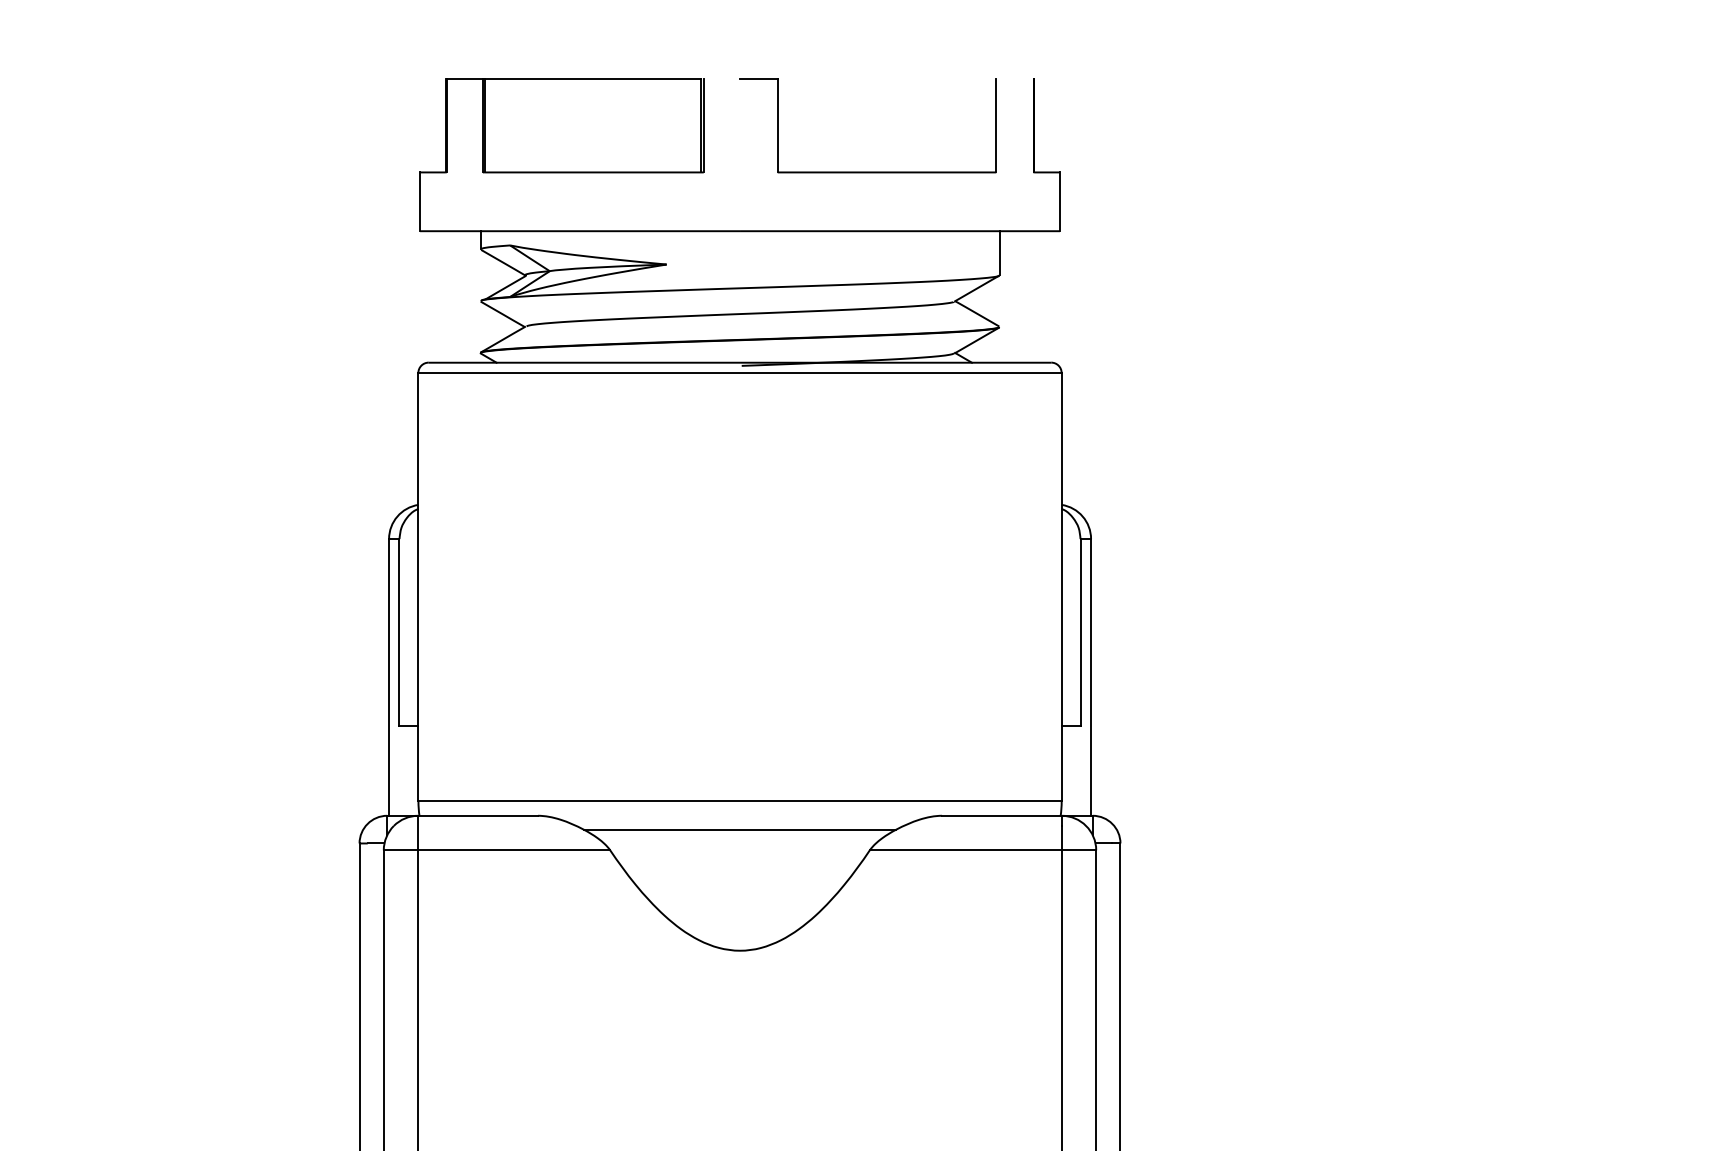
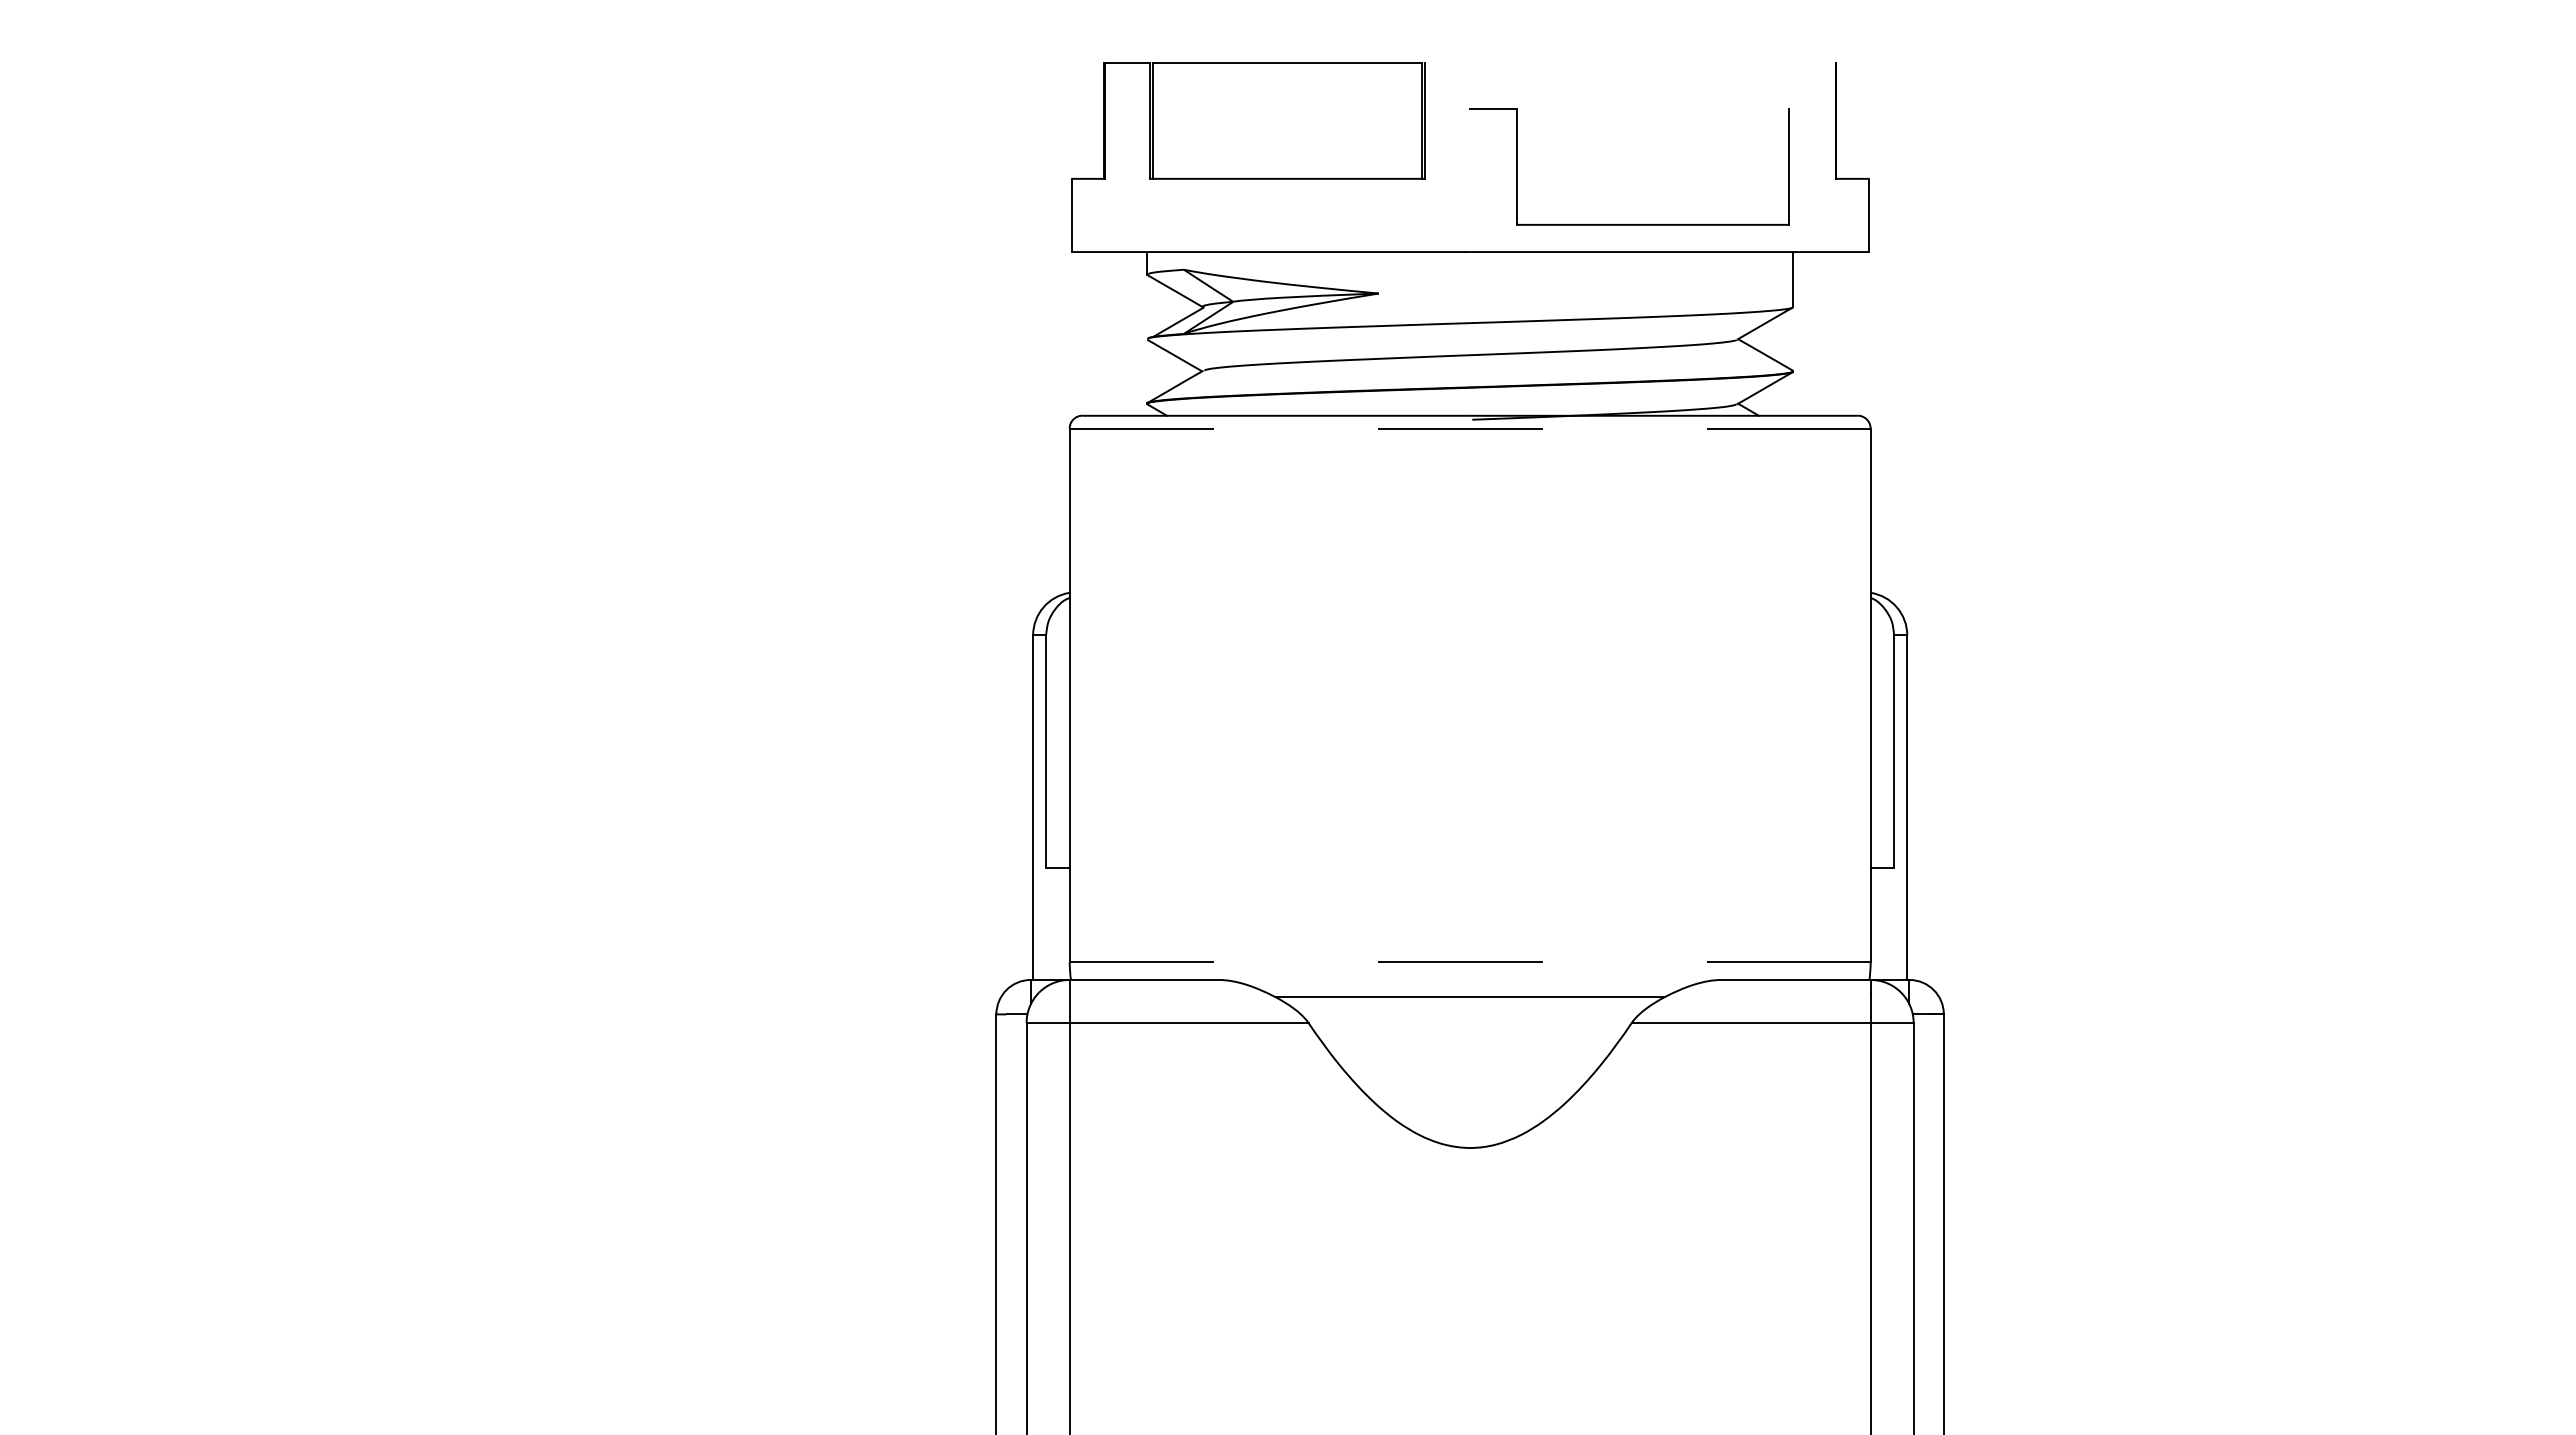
part: (868, 172) -> (1629, 224), moved
line: (740, 372) -> (1470, 428), solid -> dashed
line: (740, 801) -> (1470, 962), solid -> dashed

